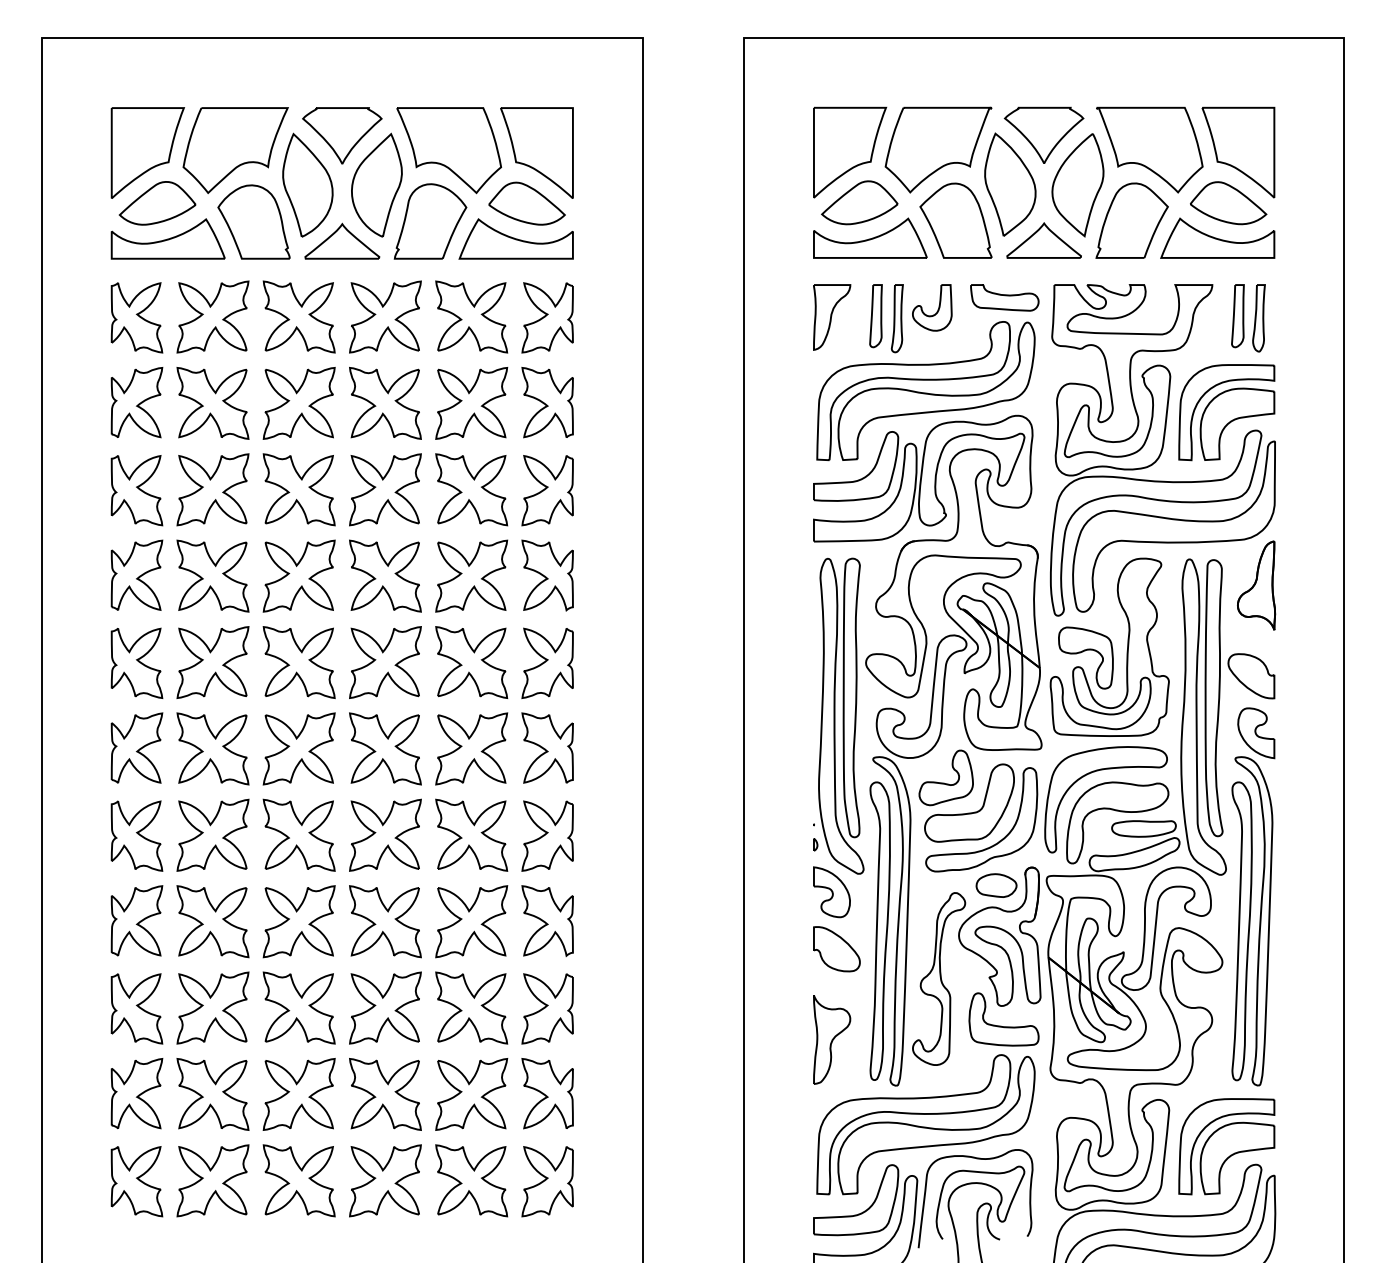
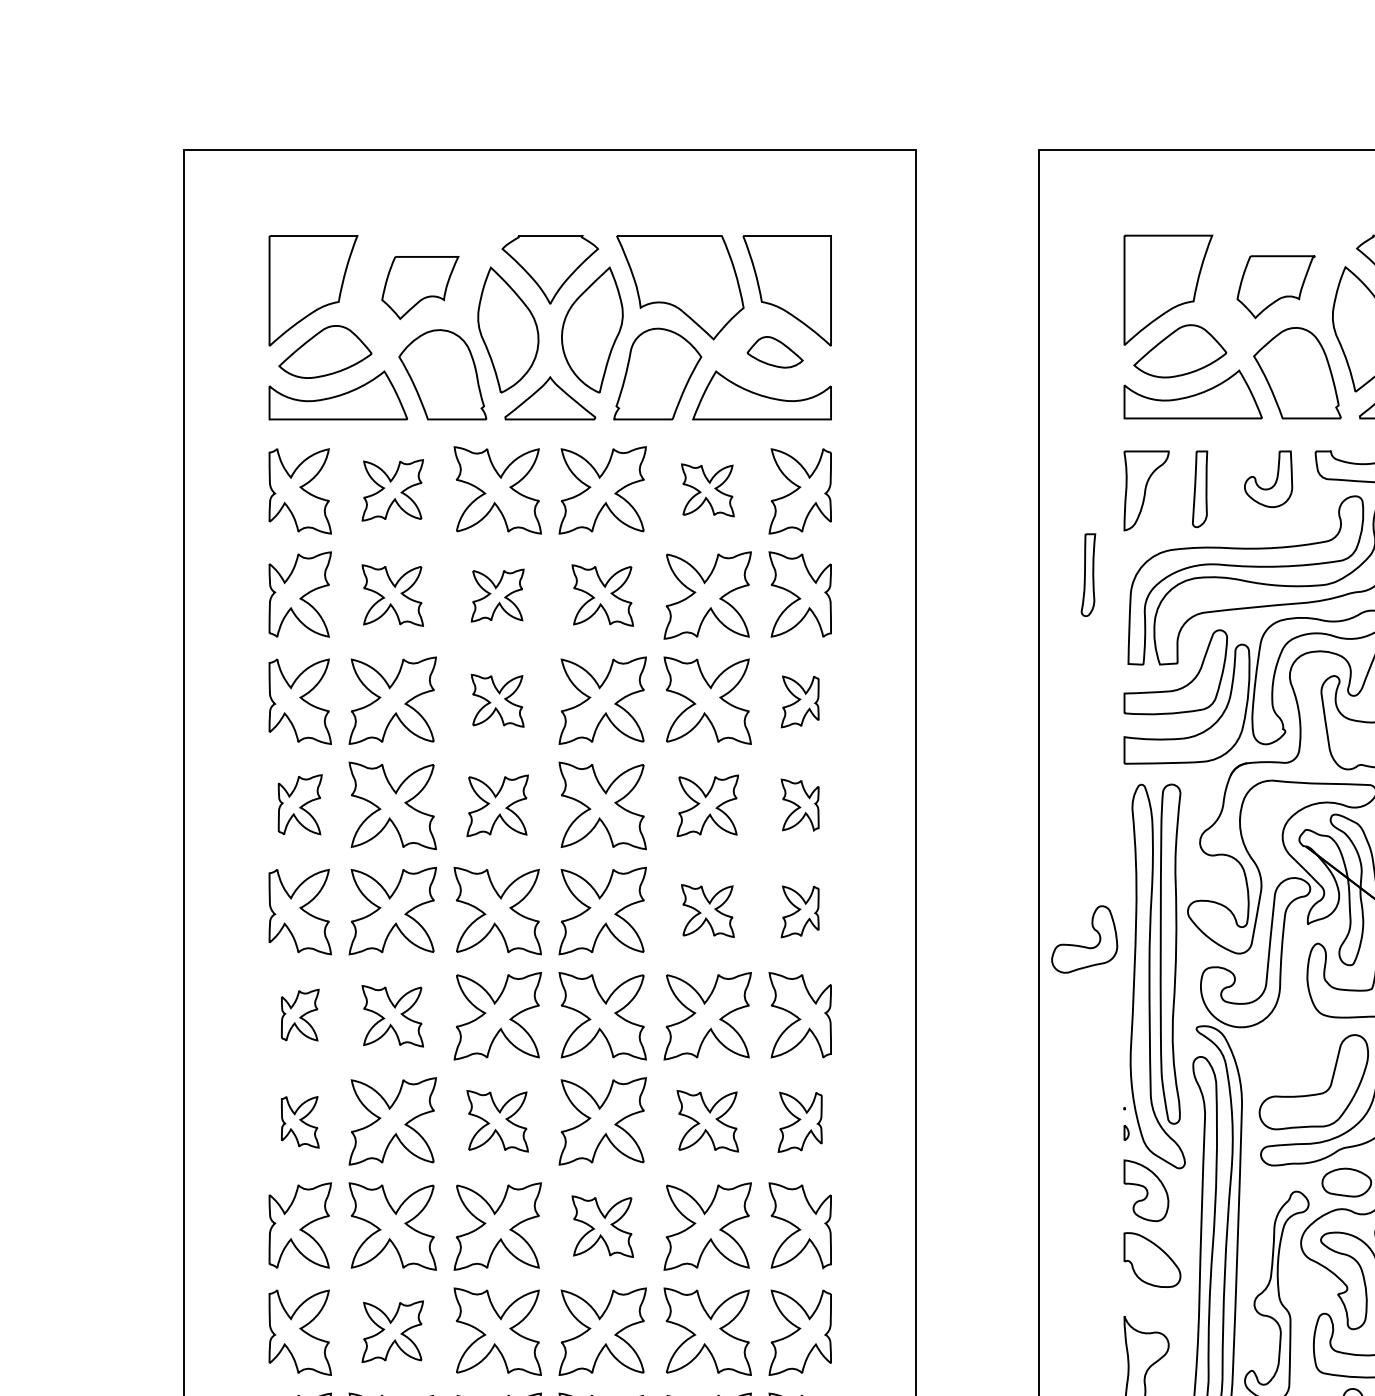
part: (938, 149) -> (1276, 286), size x0.6
part: (235, 150) -> (420, 287), size x0.6
part: (526, 203) -> (774, 352), size x0.6
part: (212, 316) -> (392, 489), size x0.7
part: (471, 316) -> (707, 489), size x0.6
part: (896, 318) -> (1087, 574), moved
part: (212, 403) -> (392, 595), size x0.7
part: (298, 403) -> (496, 595), size x0.6
part: (385, 403) -> (602, 595), size x0.7
part: (298, 489) -> (496, 700), size x0.6
part: (547, 490) -> (800, 701), size x0.6
part: (136, 574) -> (299, 803), size x0.7
part: (298, 575) -> (496, 805), size x0.7
part: (471, 575) -> (707, 805), size x0.7
part: (547, 575) -> (800, 805), size x0.6
part: (471, 662) -> (707, 911), size x0.6
part: (547, 662) -> (800, 911), size x0.6
part: (136, 747) -> (299, 1014), size x0.6
part: (212, 748) -> (392, 1015), size x0.7
part: (945, 777) -> (1083, 939), moved
part: (298, 834) -> (496, 1120), size x0.7
part: (471, 834) -> (707, 1120), size x0.7
part: (136, 835) -> (299, 1121), size x0.6
part: (547, 835) -> (800, 1121), size x0.7
part: (385, 921) -> (602, 1226), size x0.7
part: (212, 1007) -> (392, 1331), size x0.7

